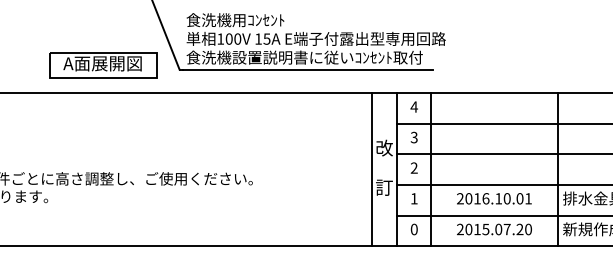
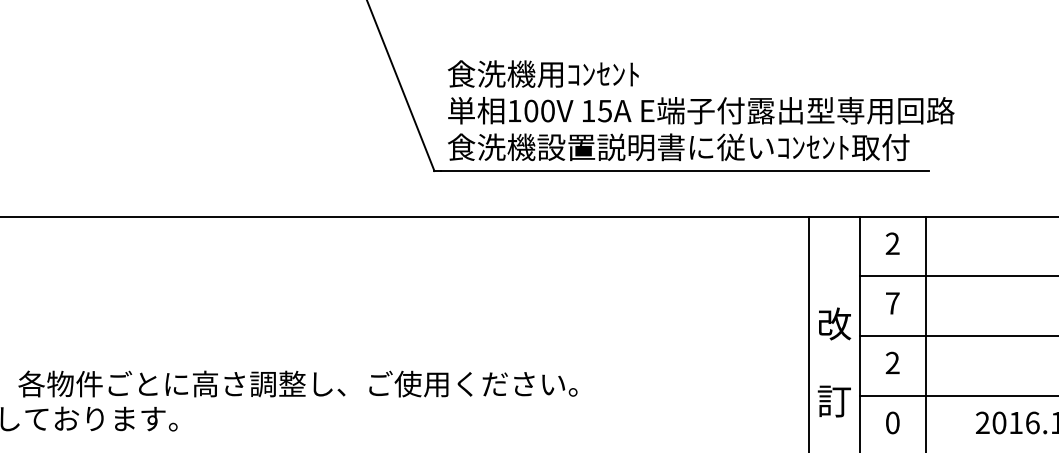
part: (103, 65) -> (285, 162), removed
text: (413, 106) -> (891, 242), 4 -> 2
text: (413, 137) -> (891, 303), 3 -> 7
text: (413, 198) -> (891, 422), 1 -> 0

